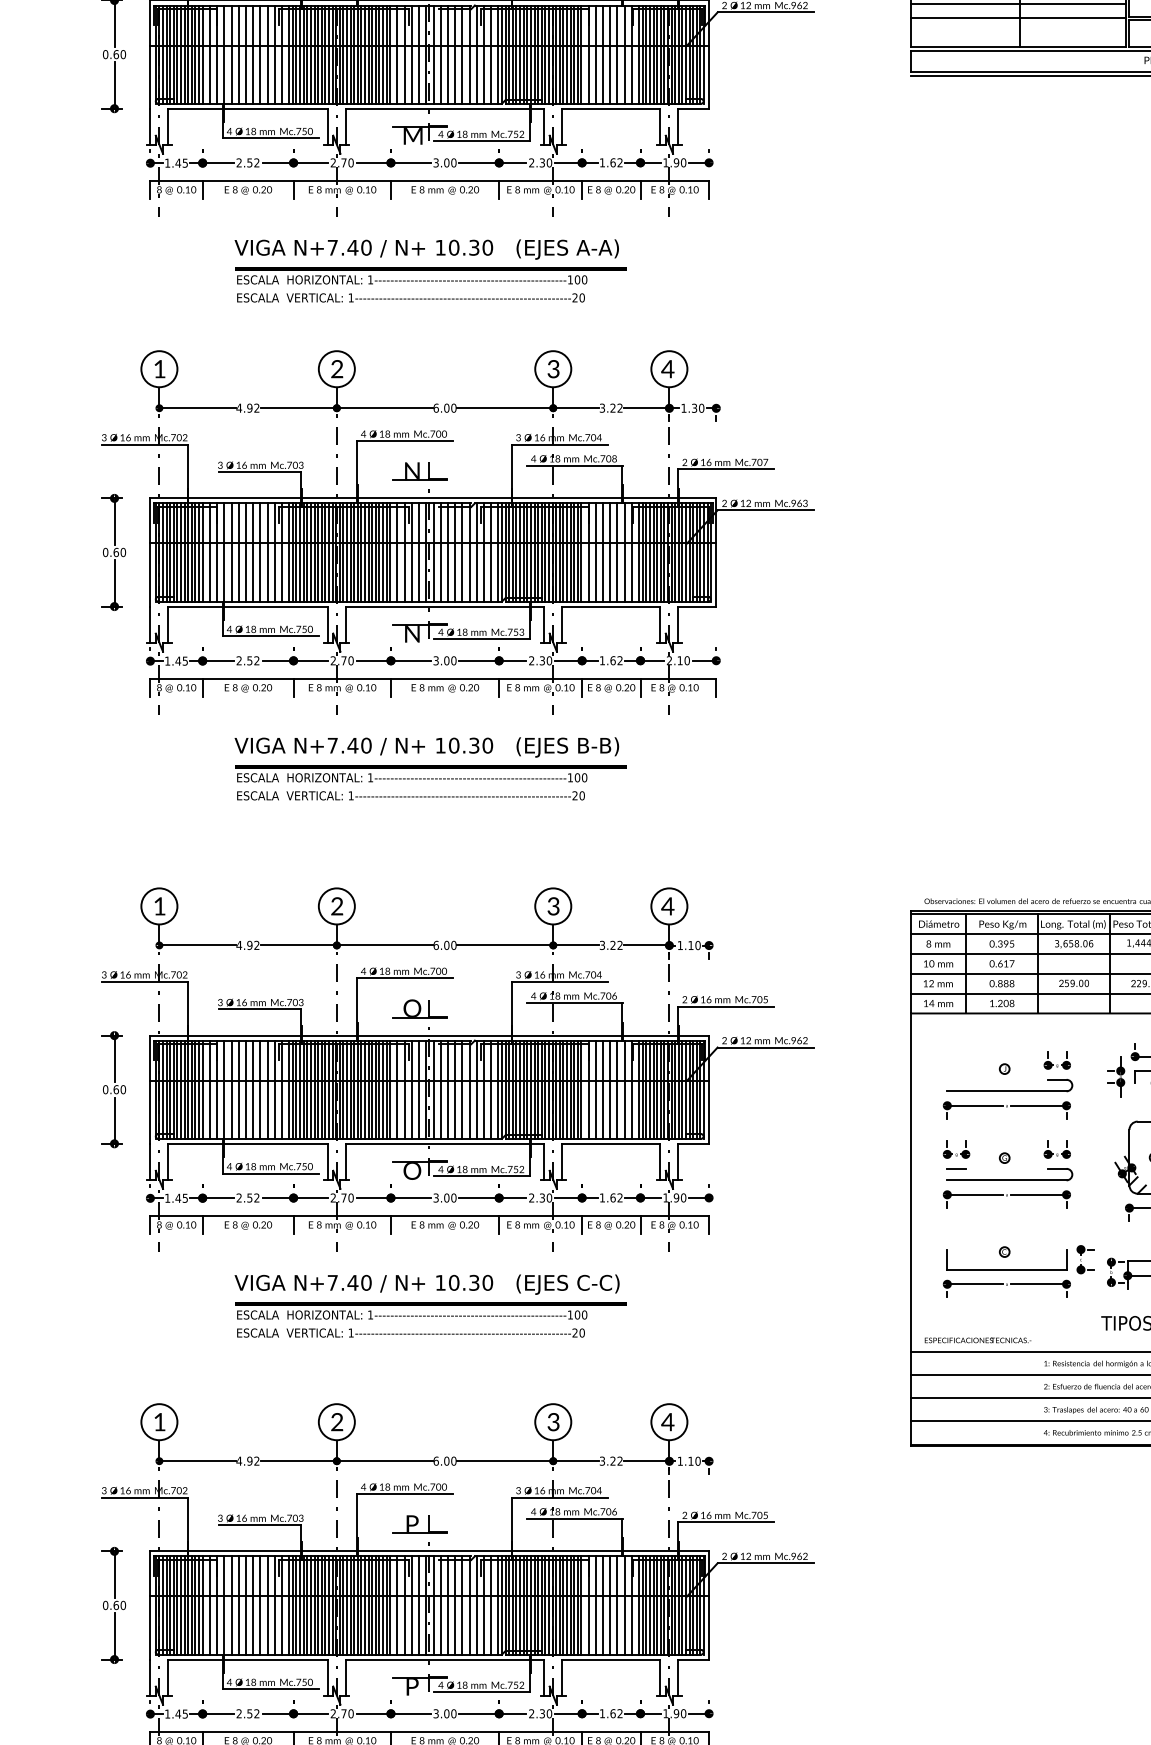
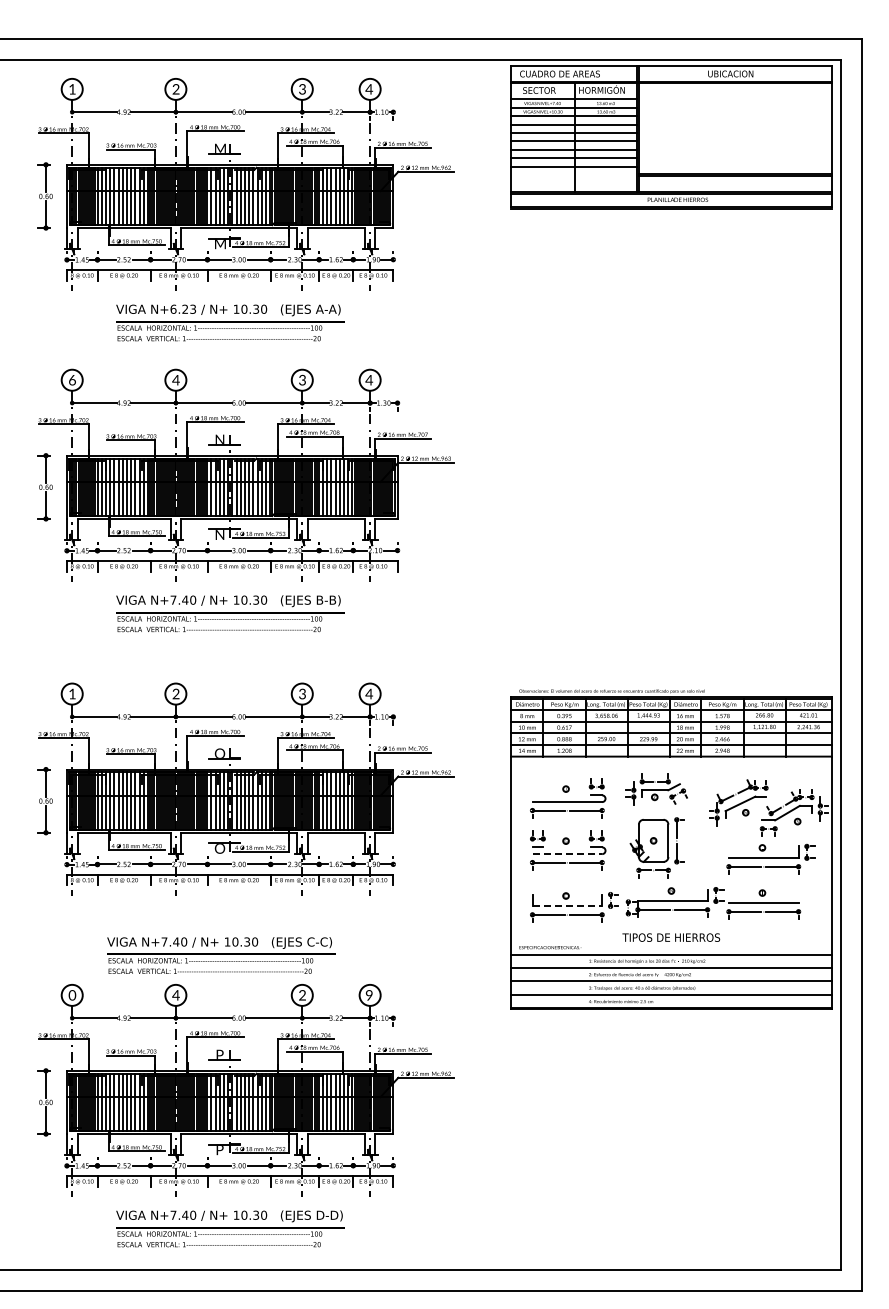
line: (1019, 18) -> (574, 175), removed
text: (349, 246) -> (183, 308), N+7.40 -> N+6.23
text: (336, 367) -> (175, 379), 2 -> 4
text: (159, 369) -> (72, 380), 1 -> 6
line: (1007, 1181) -> (567, 854), solid -> dashed
line: (1007, 1270) -> (567, 906), solid -> dashed
text: (430, 1305) -> (221, 955), moved
text: (159, 1422) -> (72, 995), 1 -> 0
text: (336, 1422) -> (175, 995), 2 -> 4
text: (668, 1422) -> (369, 995), 4 -> 9
text: (553, 1424) -> (302, 996), 3 -> 2

